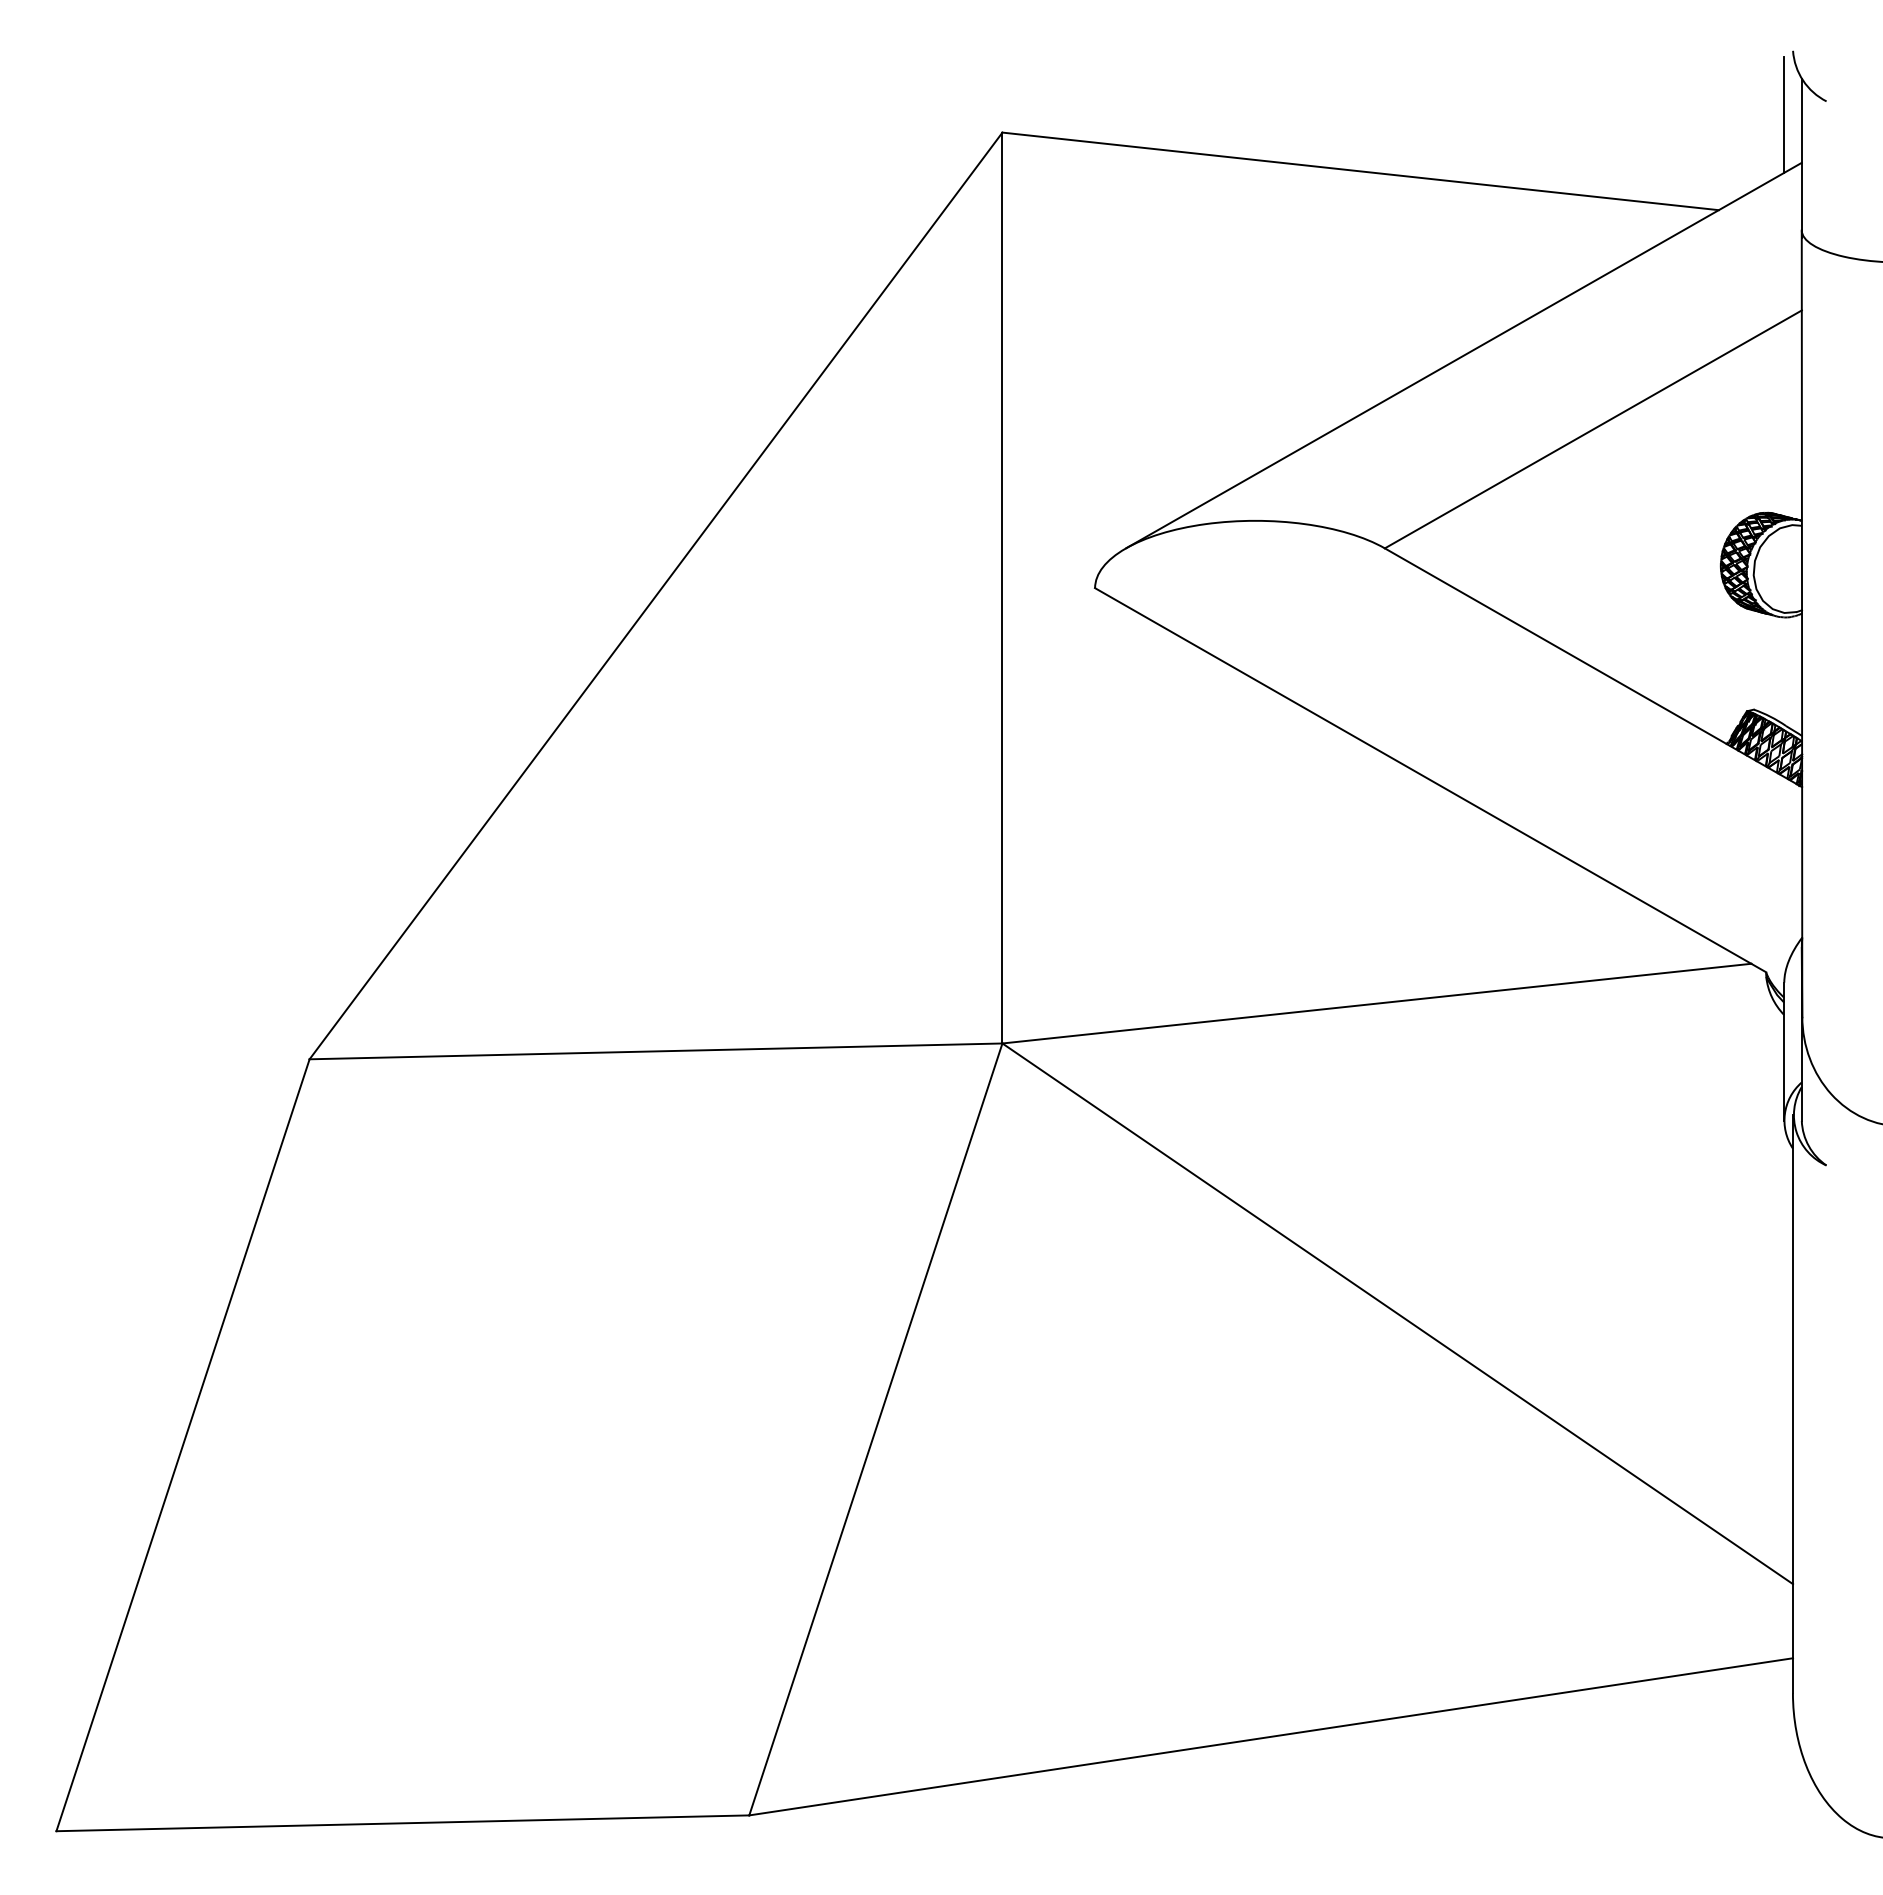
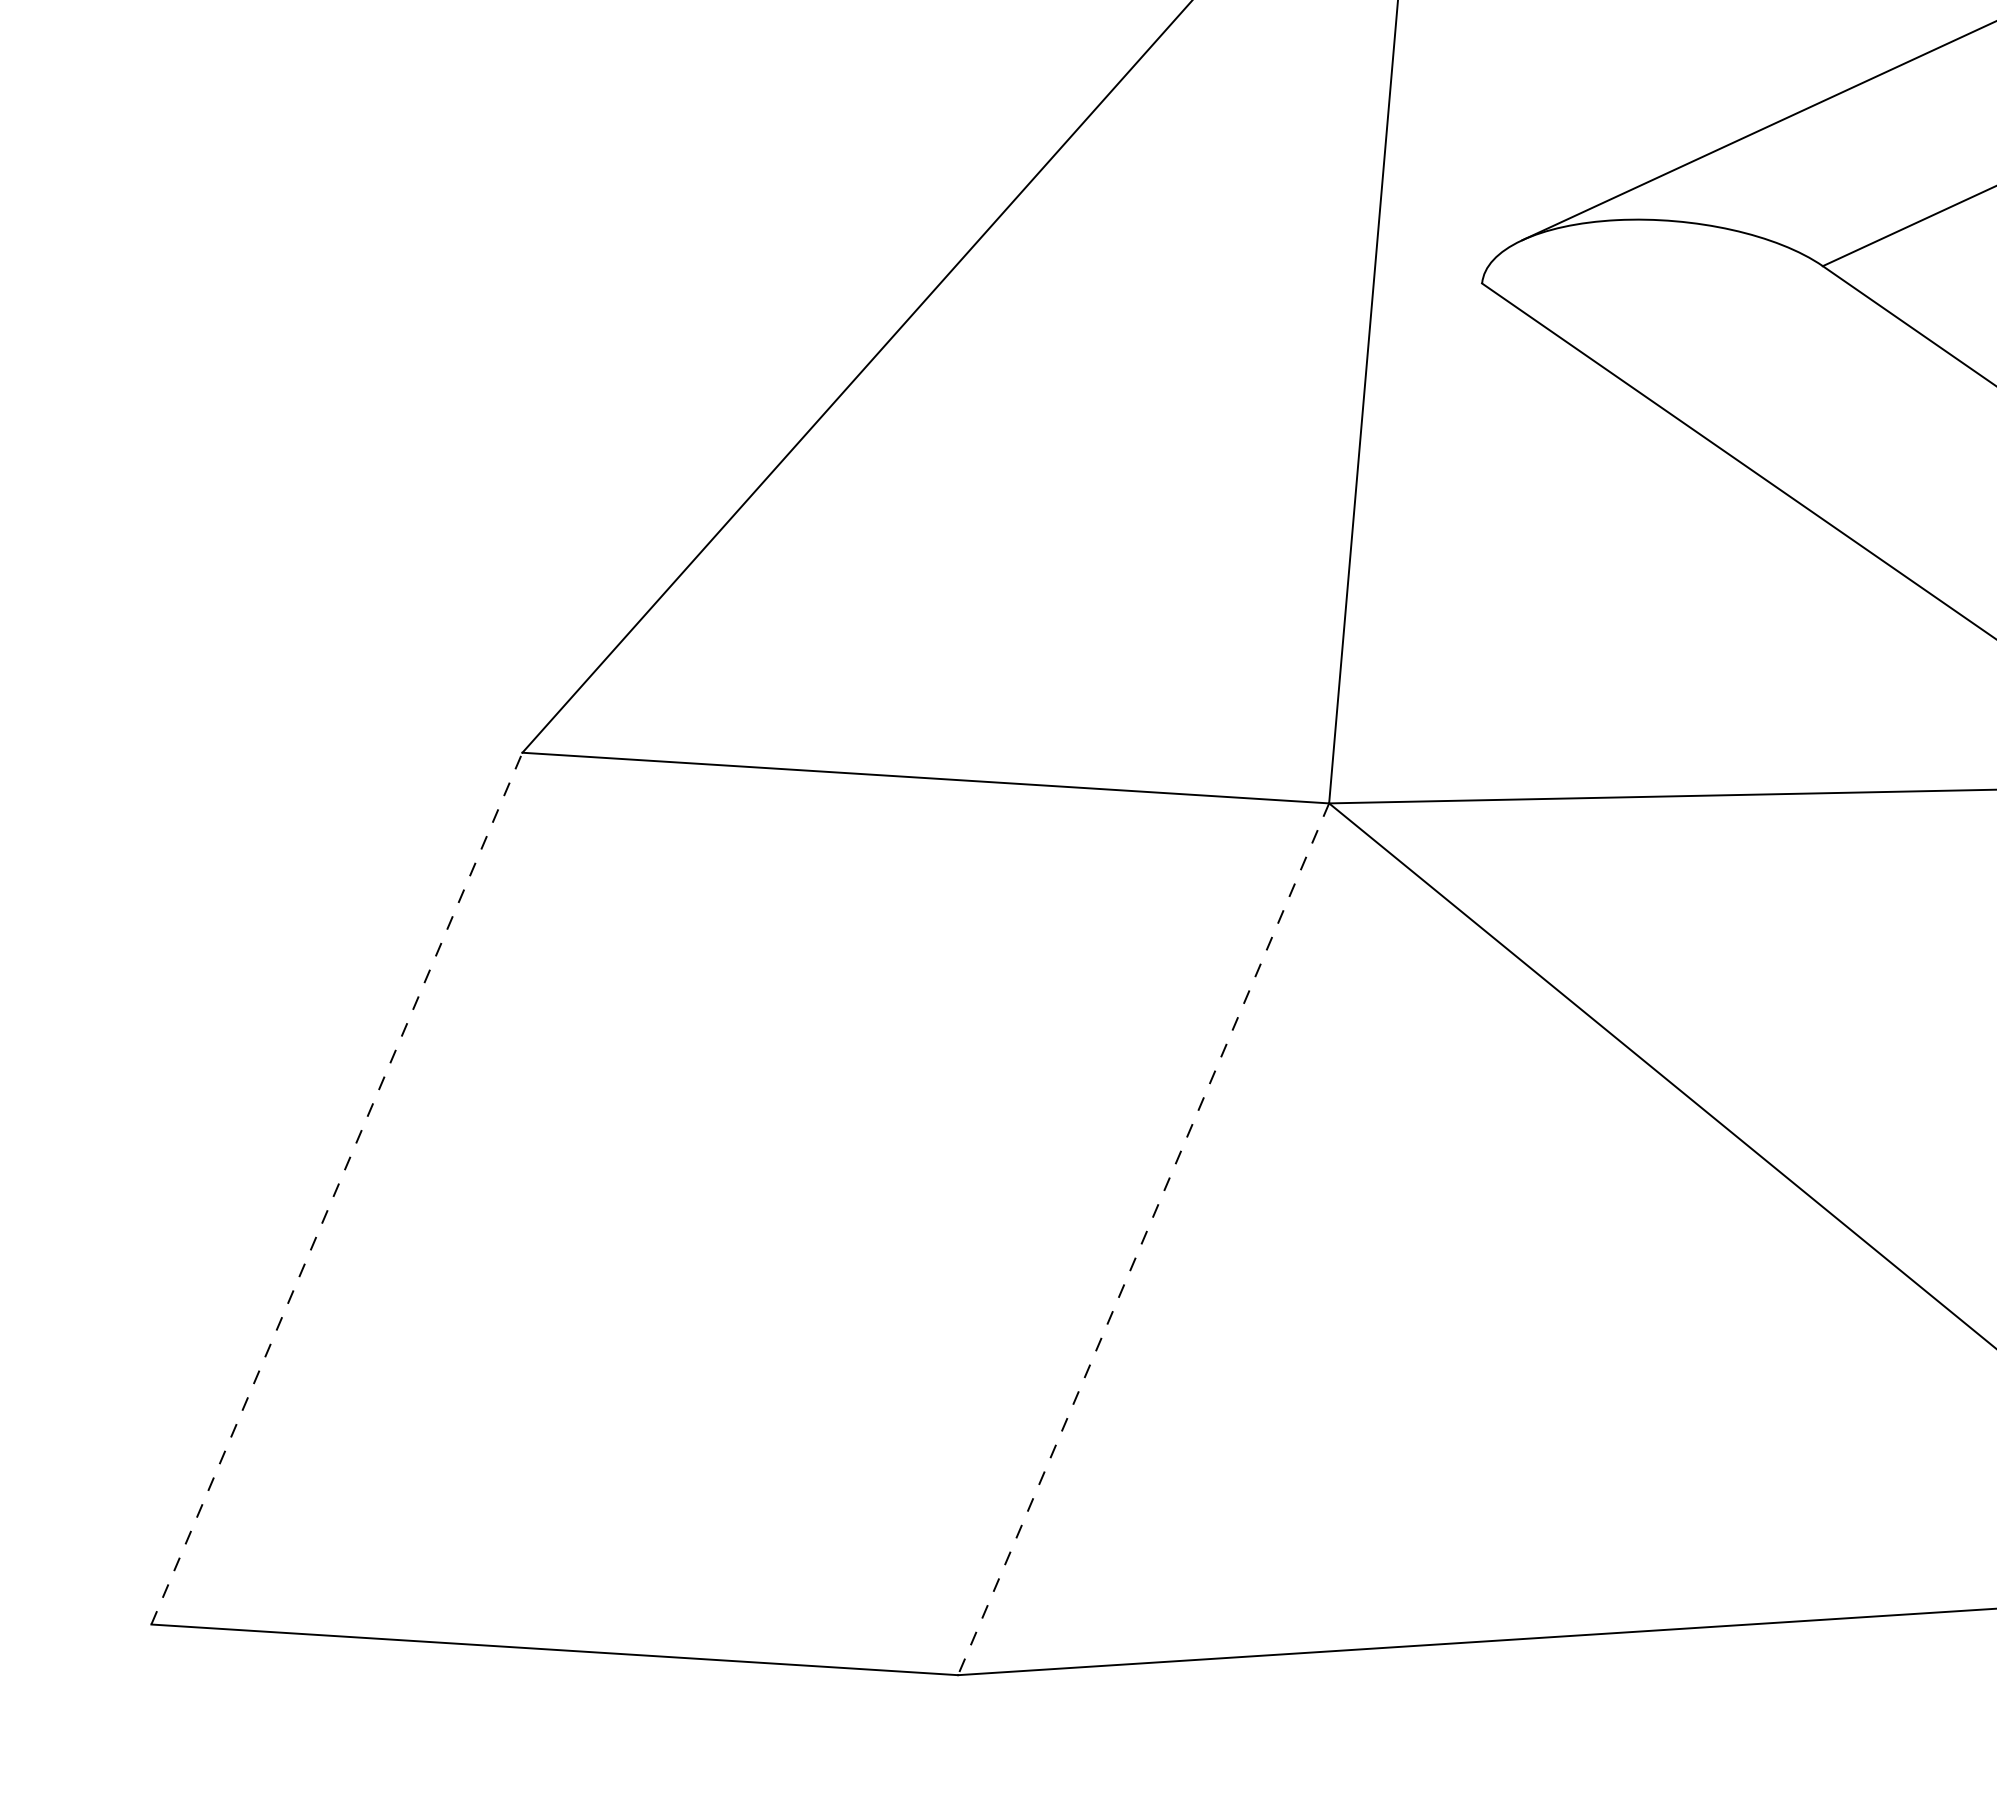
line: (875, 1429) -> (1143, 1239), solid -> dashed
line: (183, 1444) -> (337, 1187), solid -> dashed

